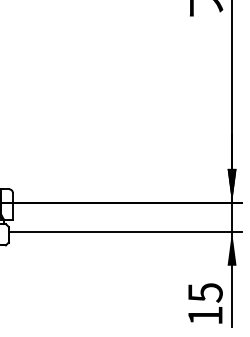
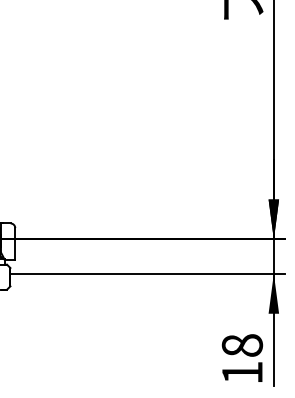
text: (205, 292) -> (242, 345), 15 -> 18

